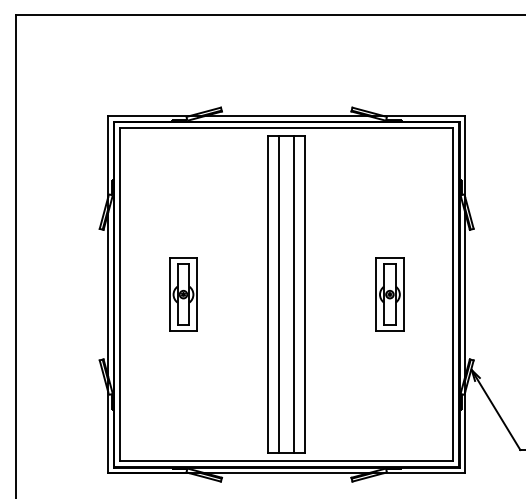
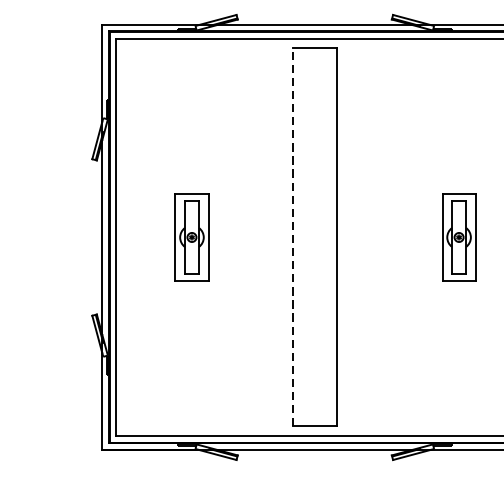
line: (268, 294) -> (293, 237), solid -> dashed
line: (279, 294) -> (306, 237), removed
line: (294, 294) -> (324, 237), removed
part: (389, 294) -> (458, 237), moved

